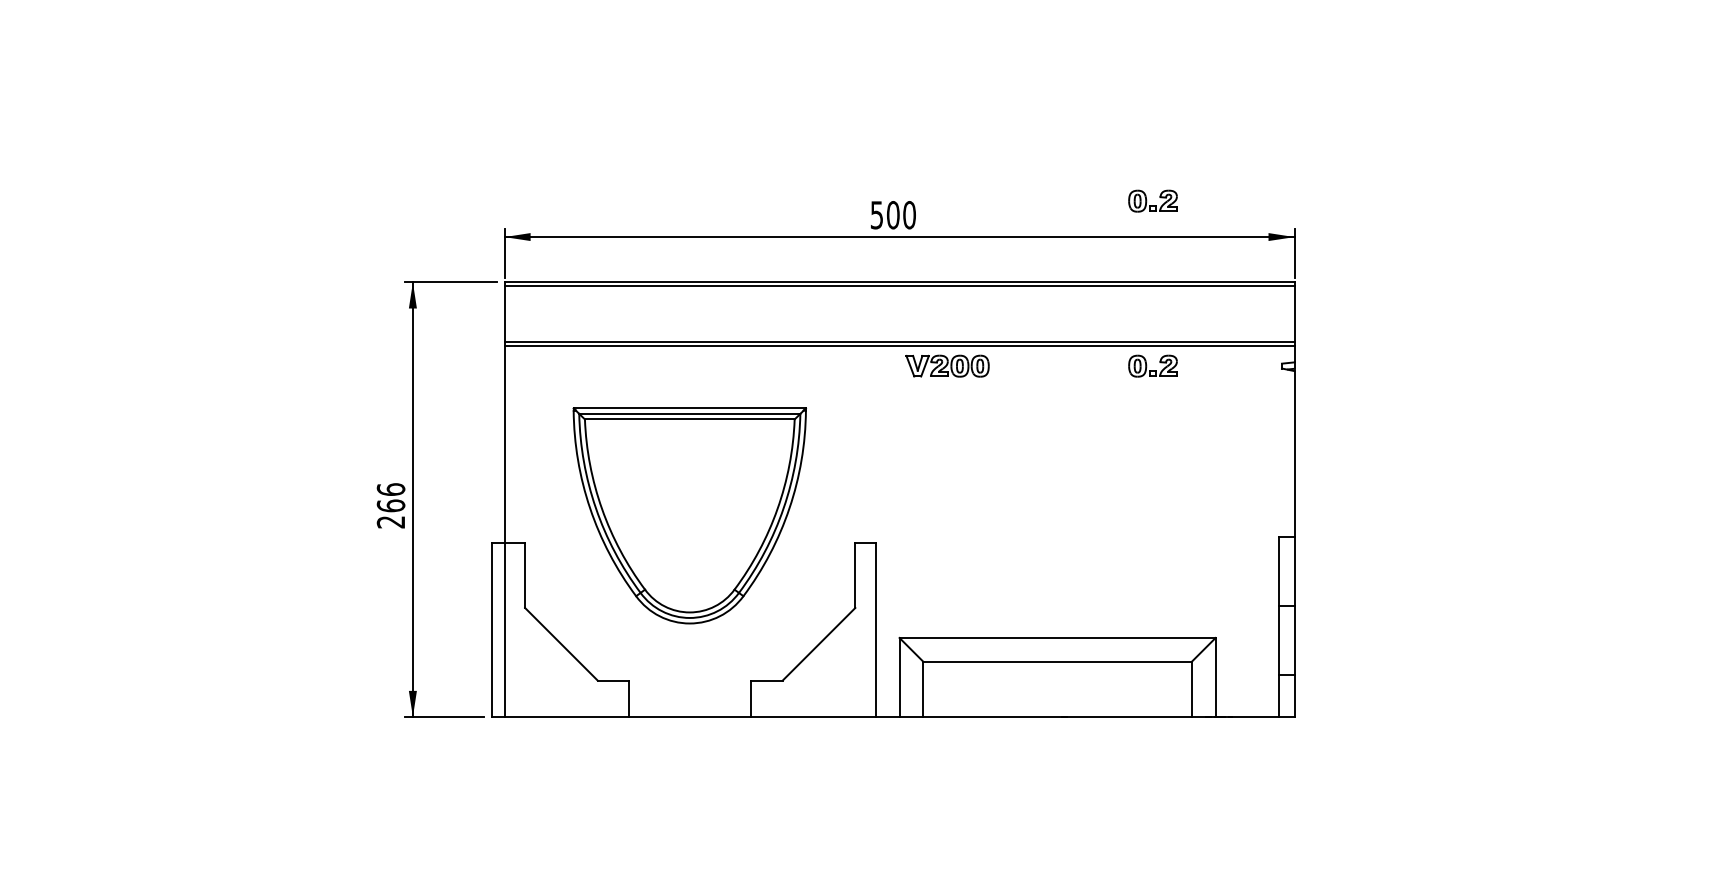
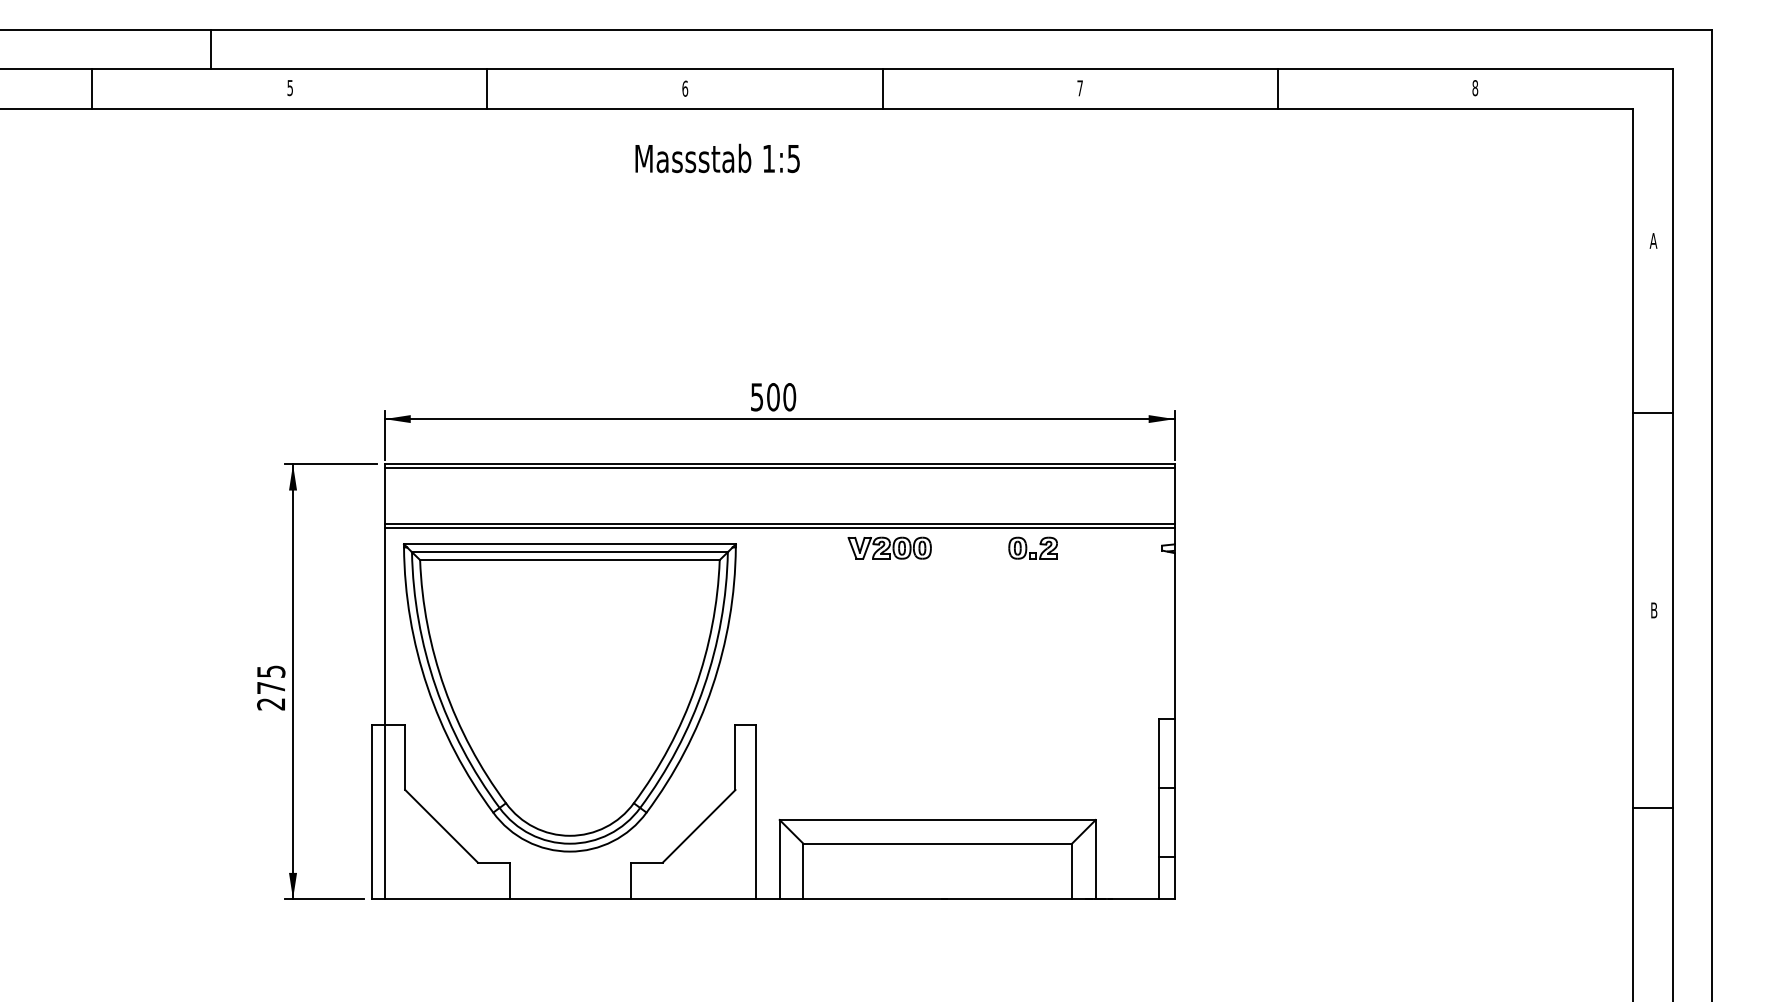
part: (1152, 200) -> (1032, 382), removed
part: (947, 365) -> (889, 547), moved
text: (391, 497) -> (271, 679), 266 -> 275
part: (689, 515) -> (569, 697), size x1.43

